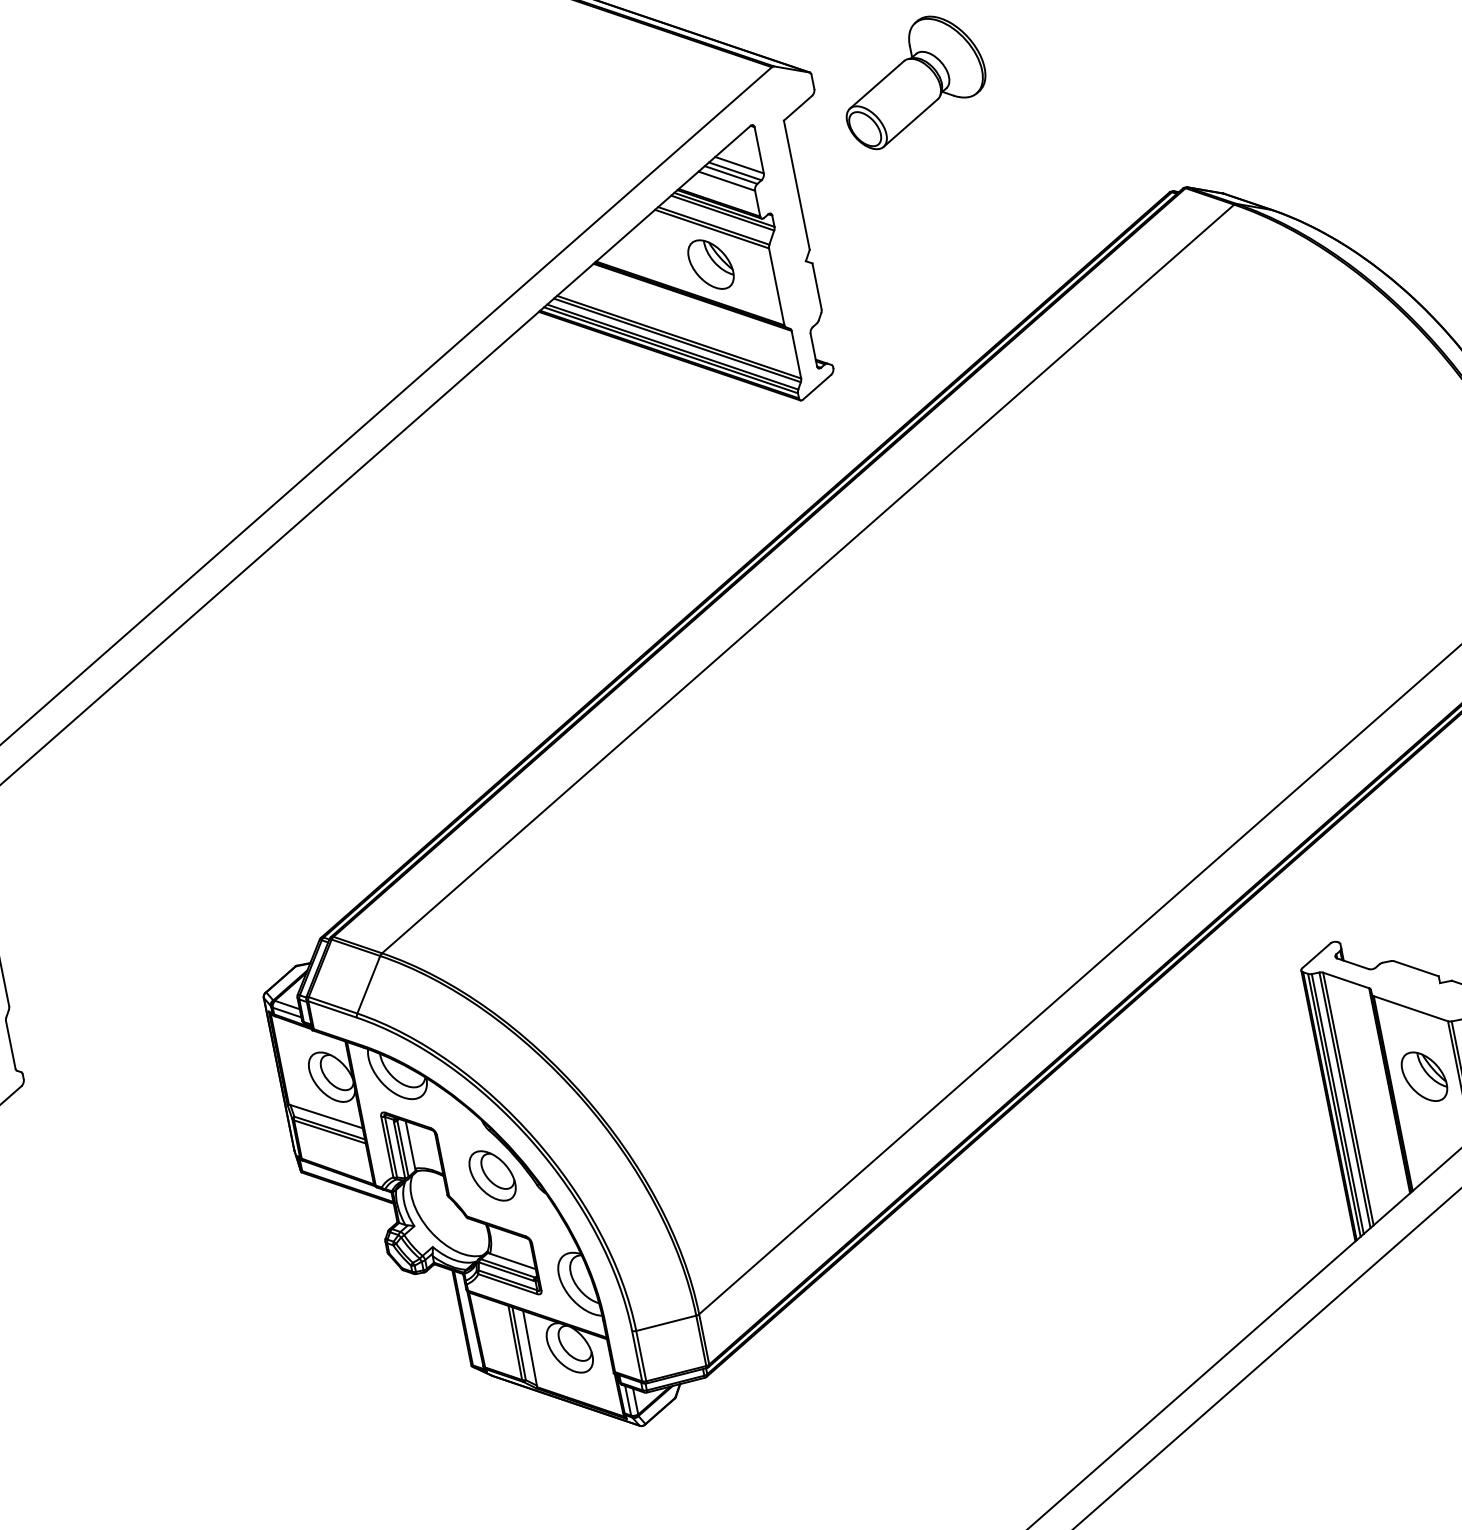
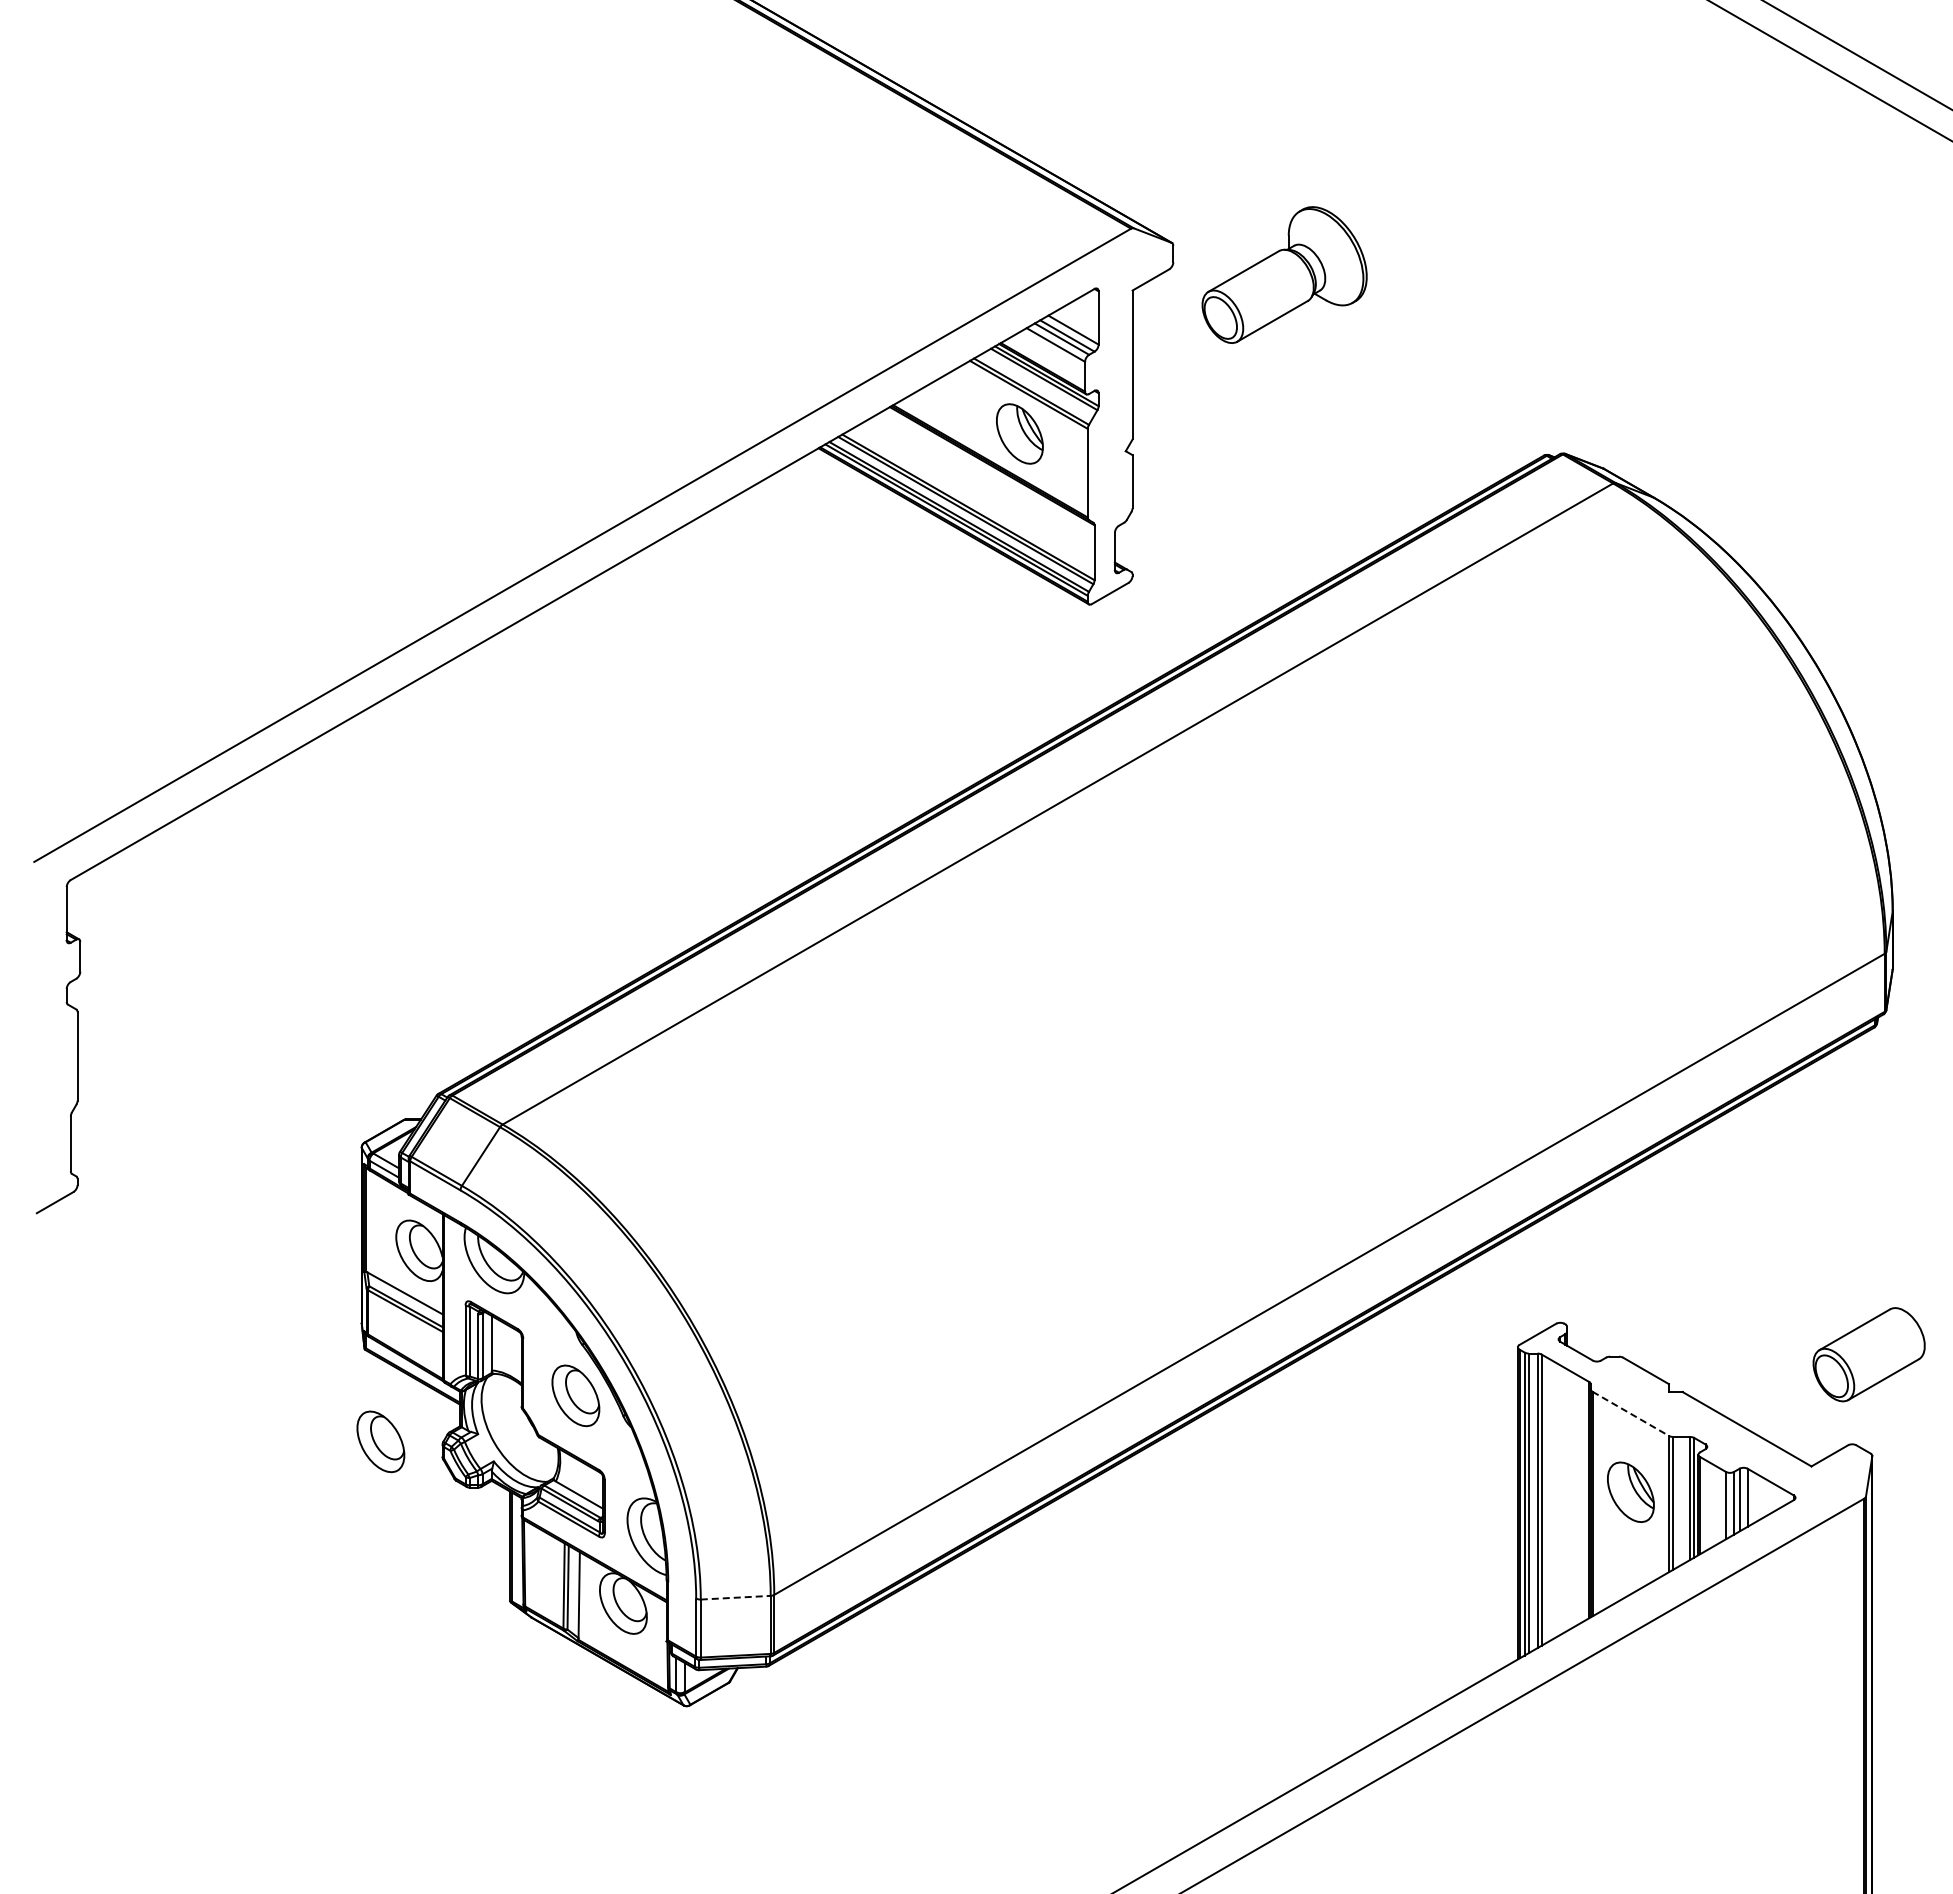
line: (1411, 1009) -> (1631, 1414), solid -> dashed
part: (331, 1249) -> (380, 1441), added
line: (666, 1323) -> (736, 1597), solid -> dashed

